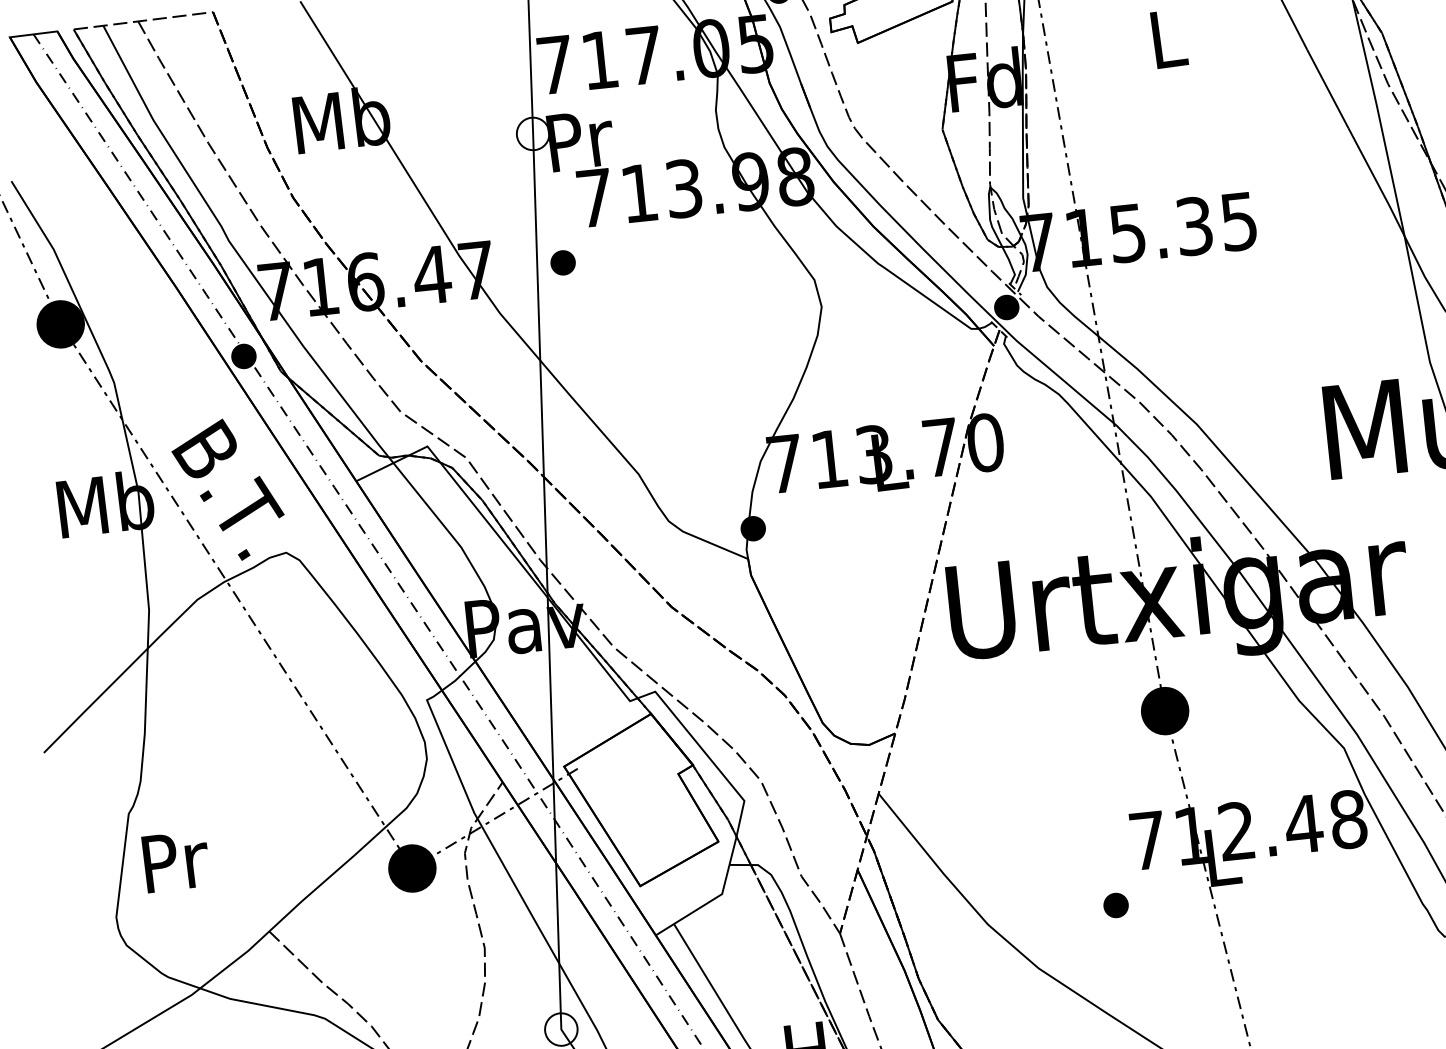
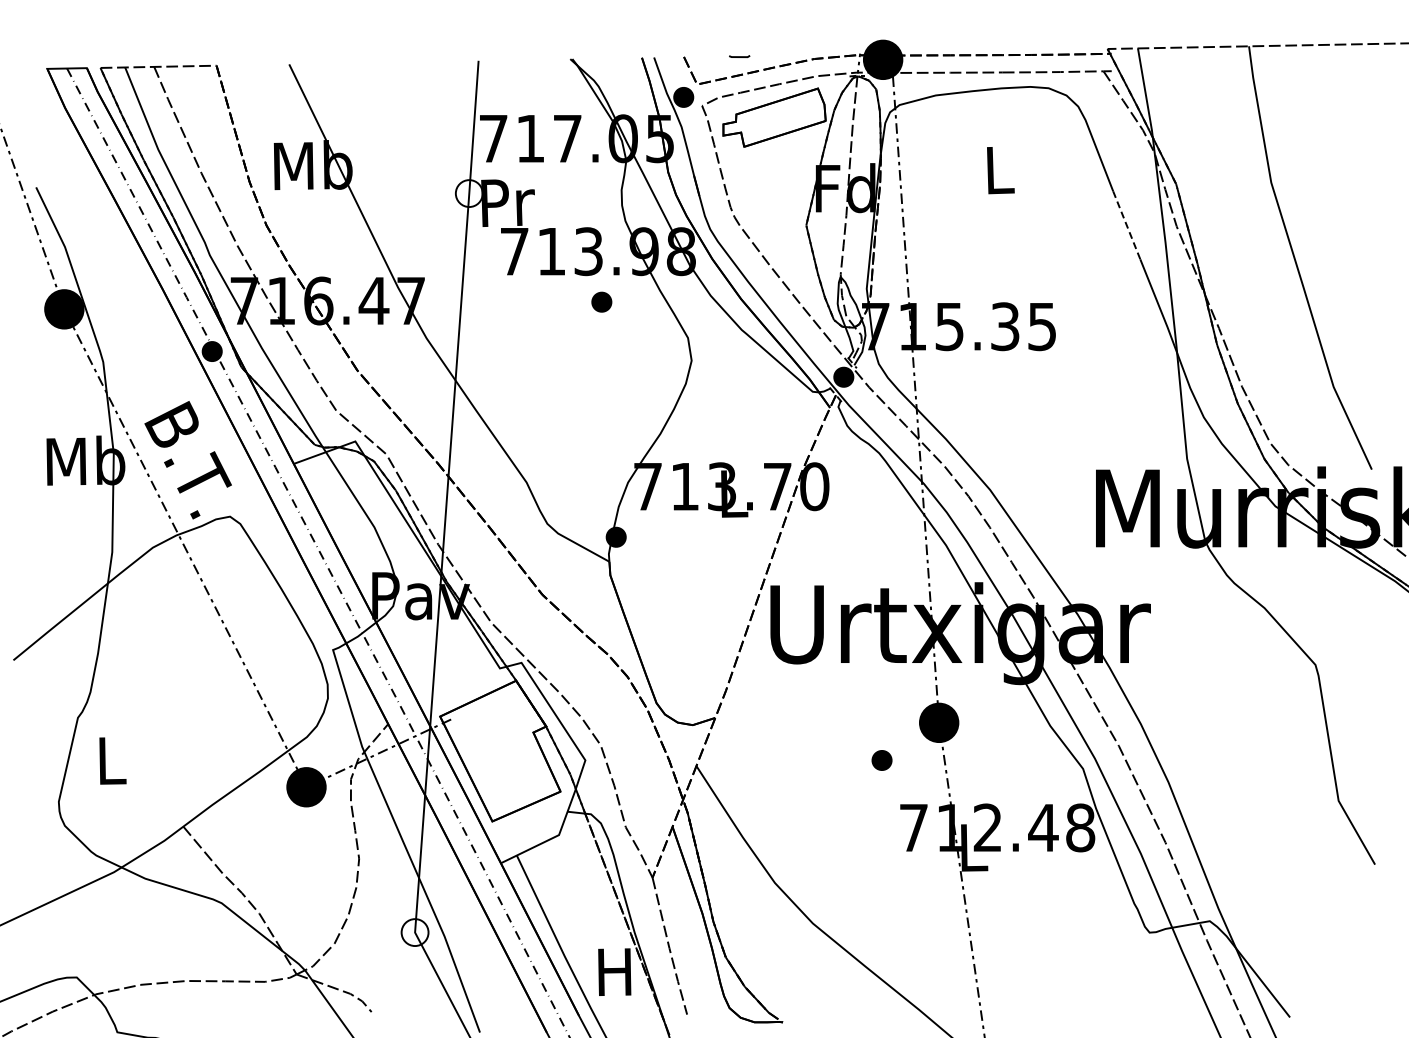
line: (1327, 89) -> (1126, 225), solid -> dashed
part: (562, 262) -> (601, 301), moved
text: (175, 860) -> (112, 760), Pr -> L
part: (1115, 905) -> (881, 760), moved

